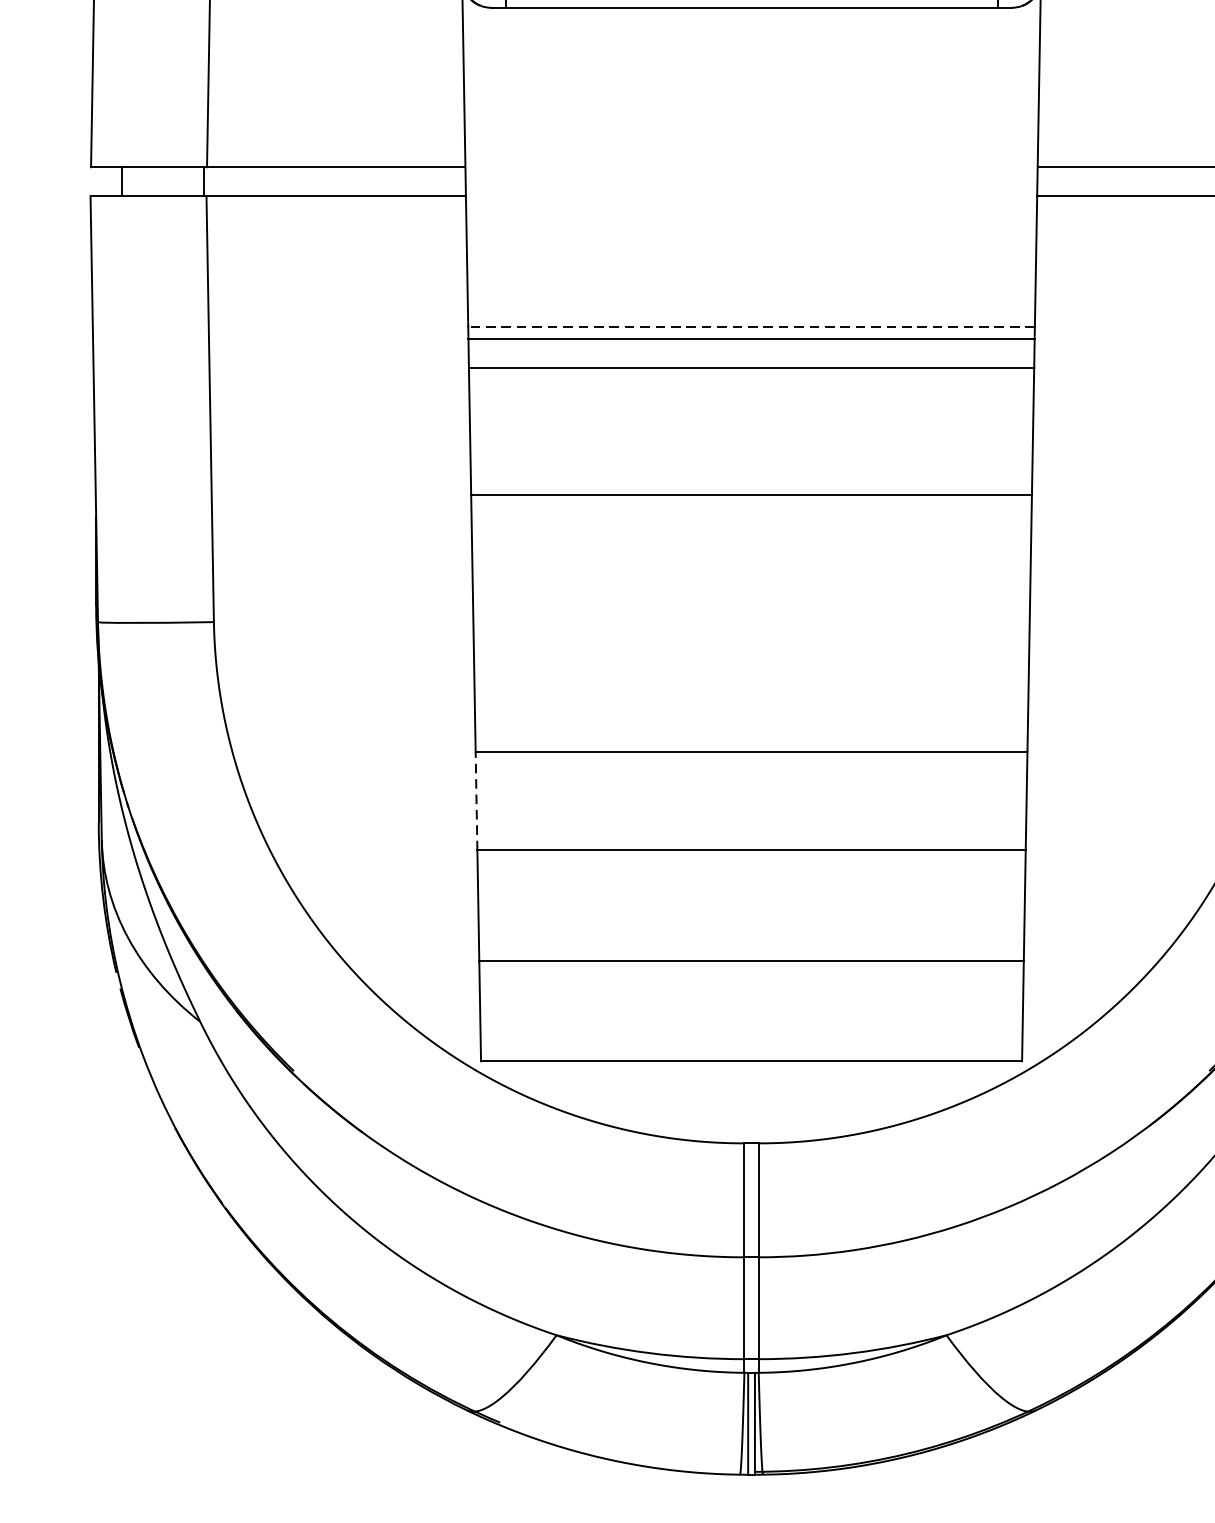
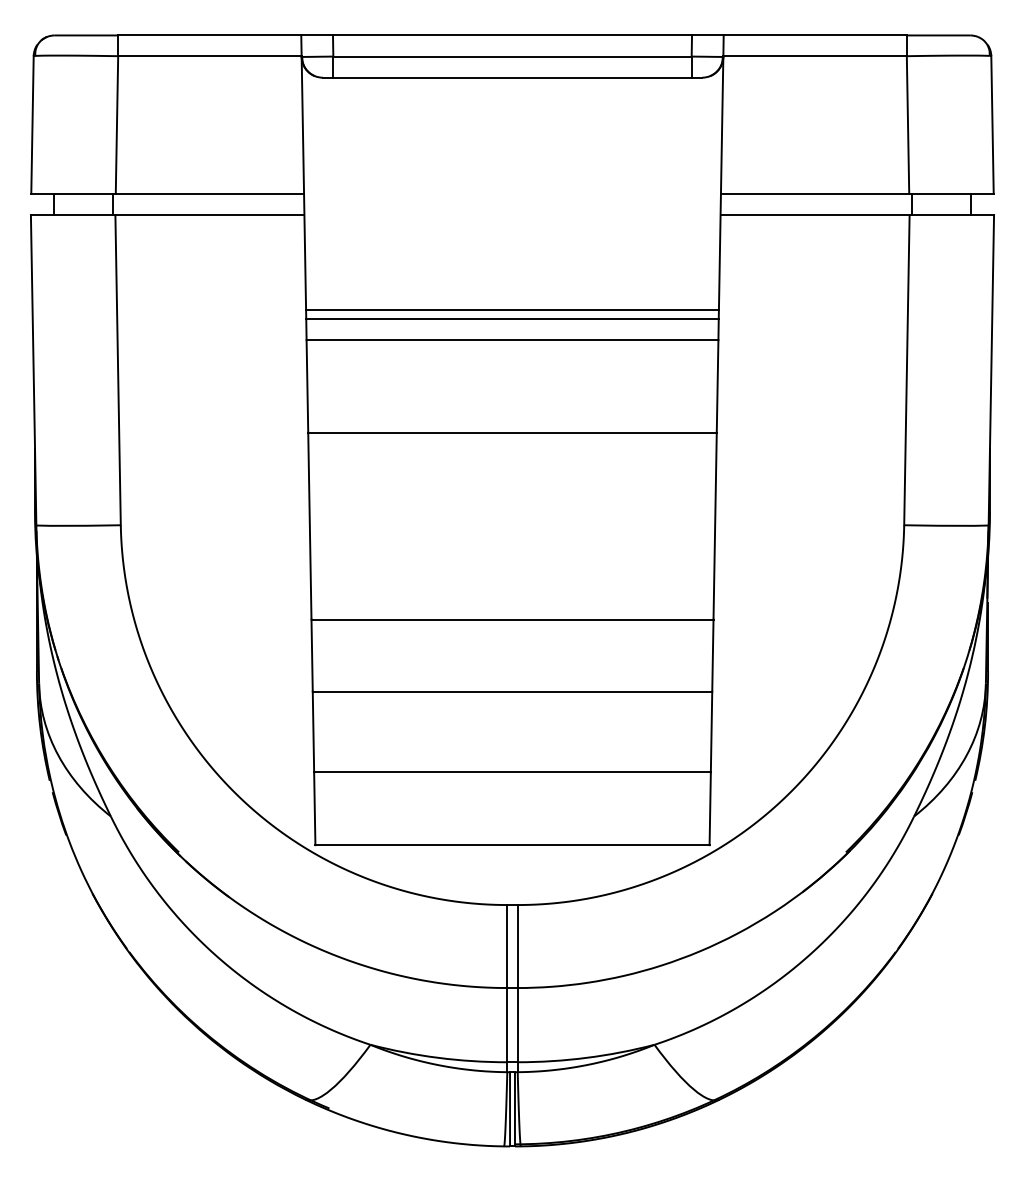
line: (751, 327) -> (512, 310), dashed -> solid
line: (477, 800) -> (312, 655), dashed -> solid

